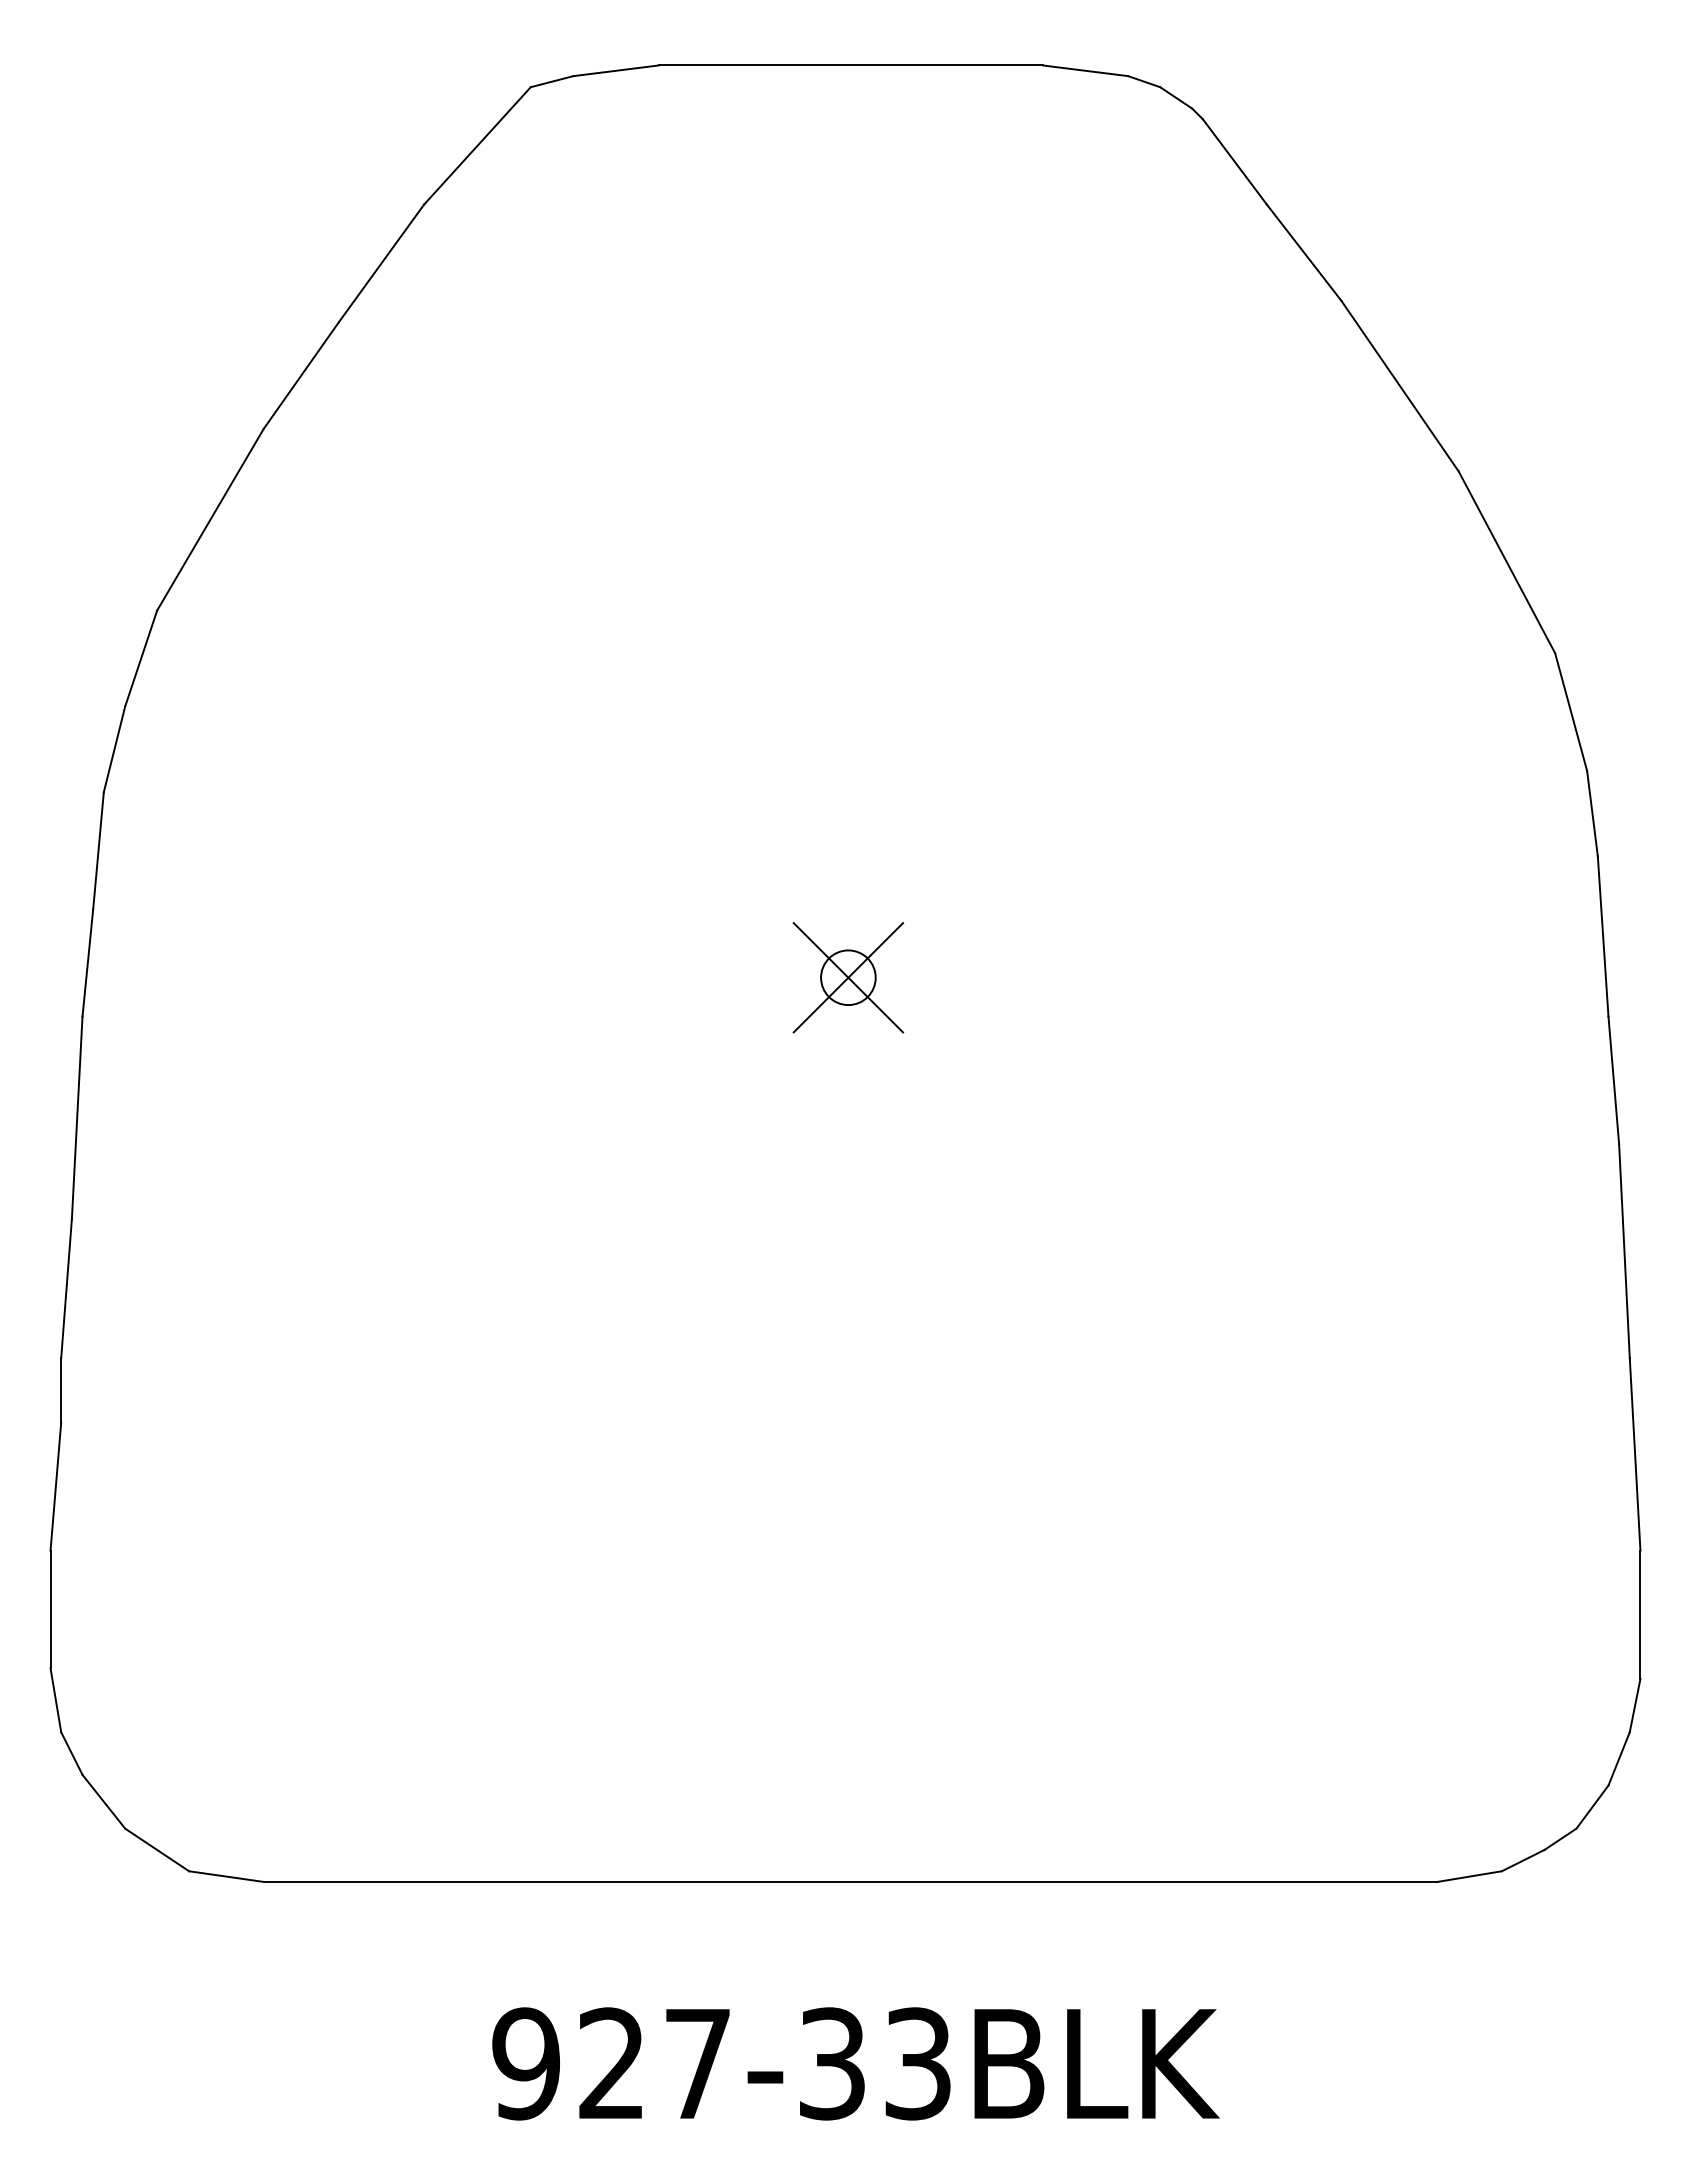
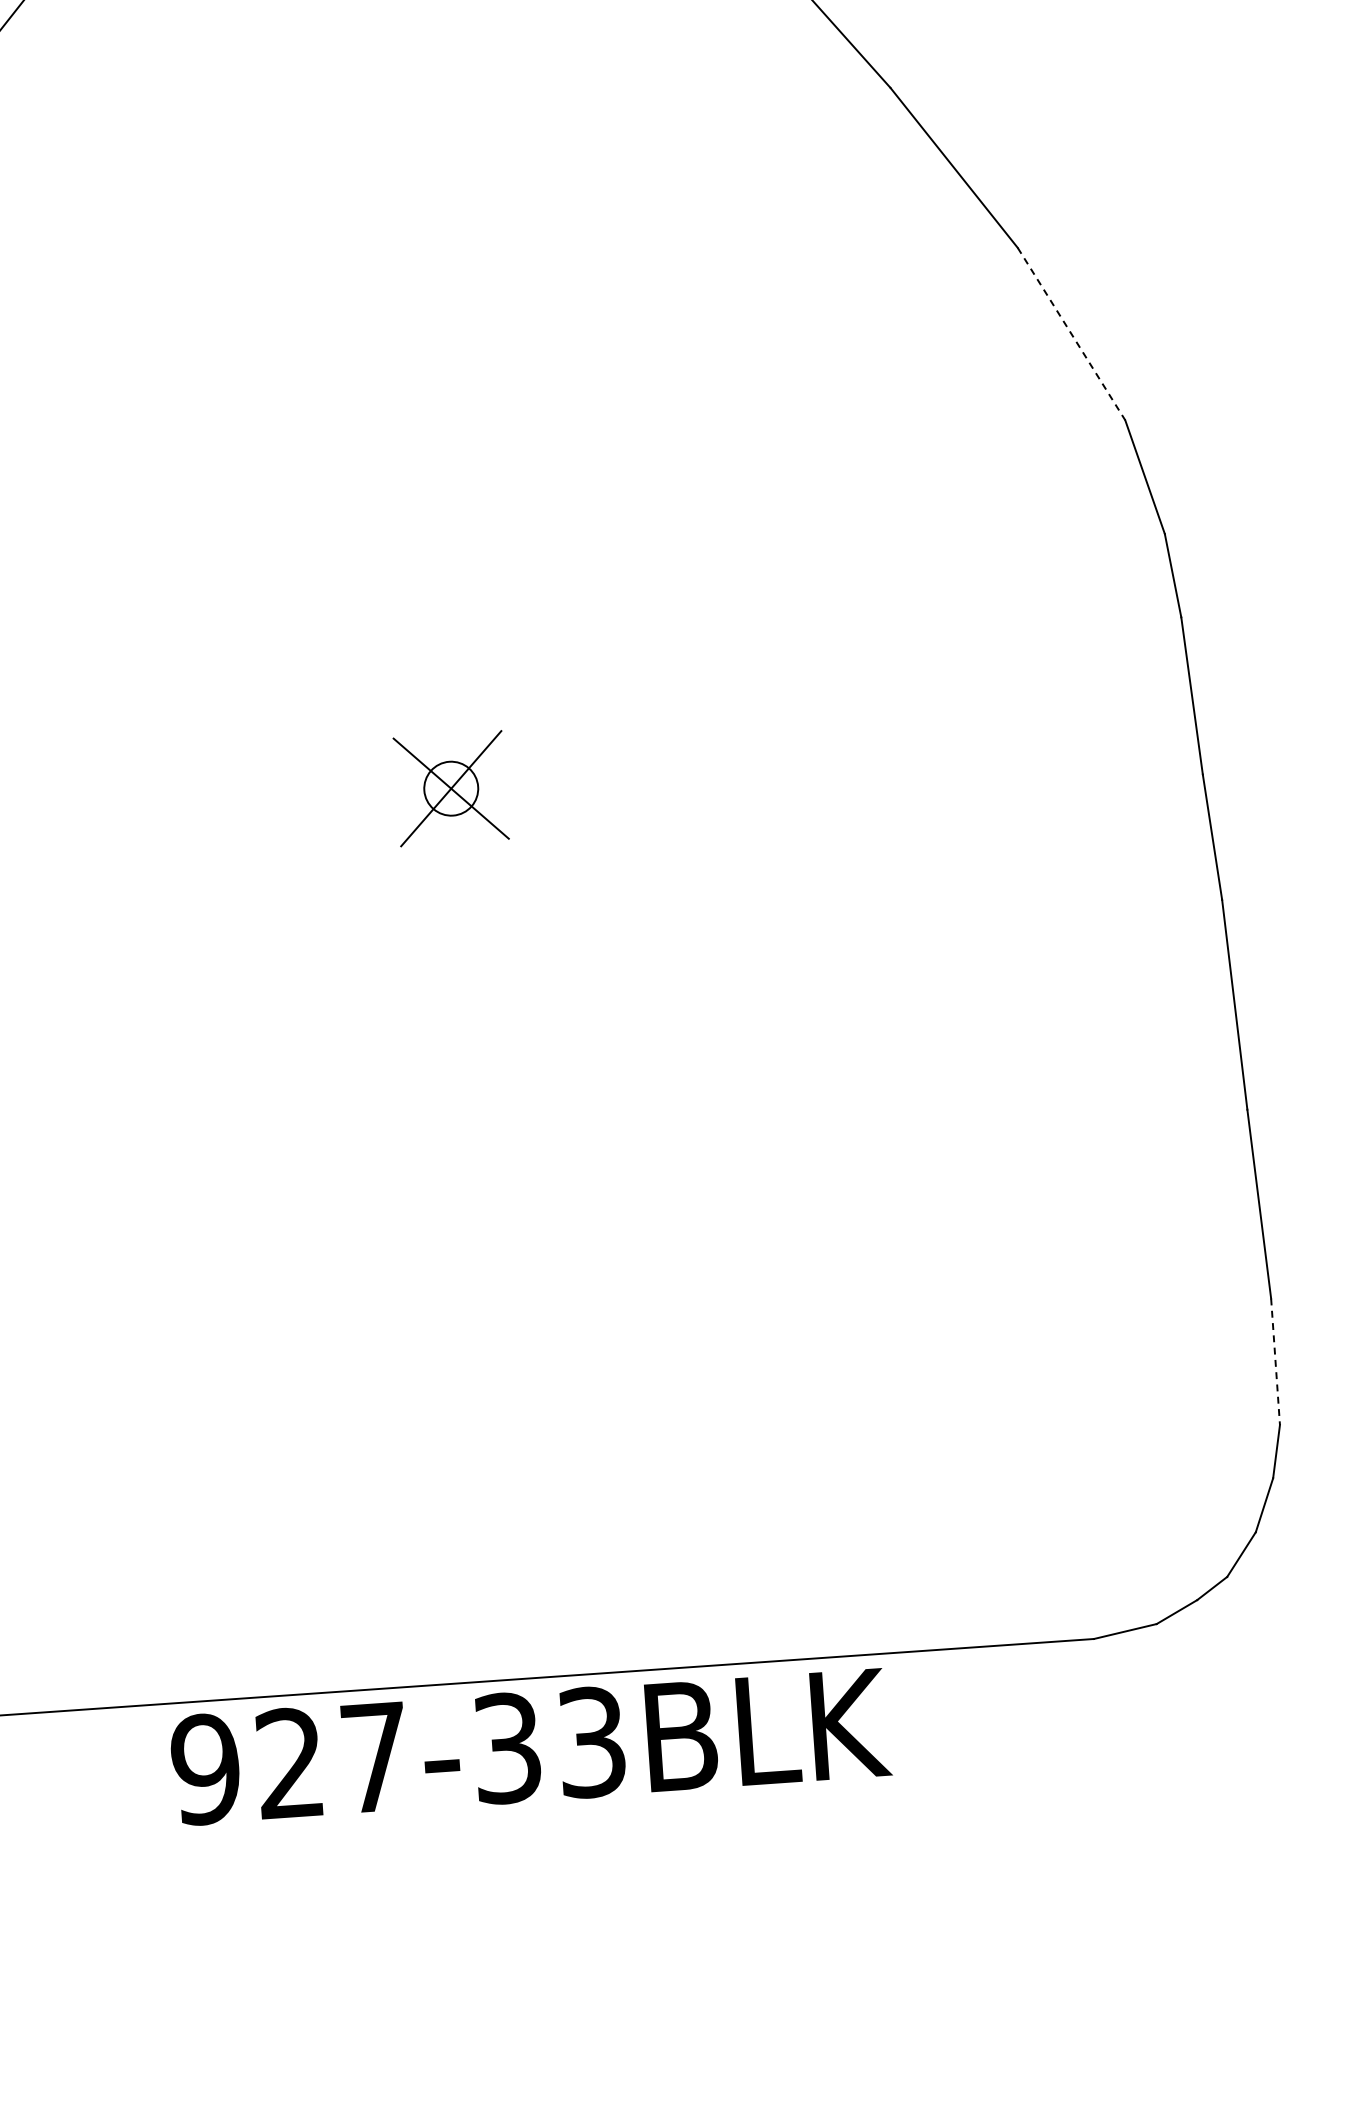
line: (1506, 562) -> (1071, 334), solid -> dashed
line: (1640, 1615) -> (1275, 1362), solid -> dashed
text: (855, 2063) -> (530, 1746), moved

